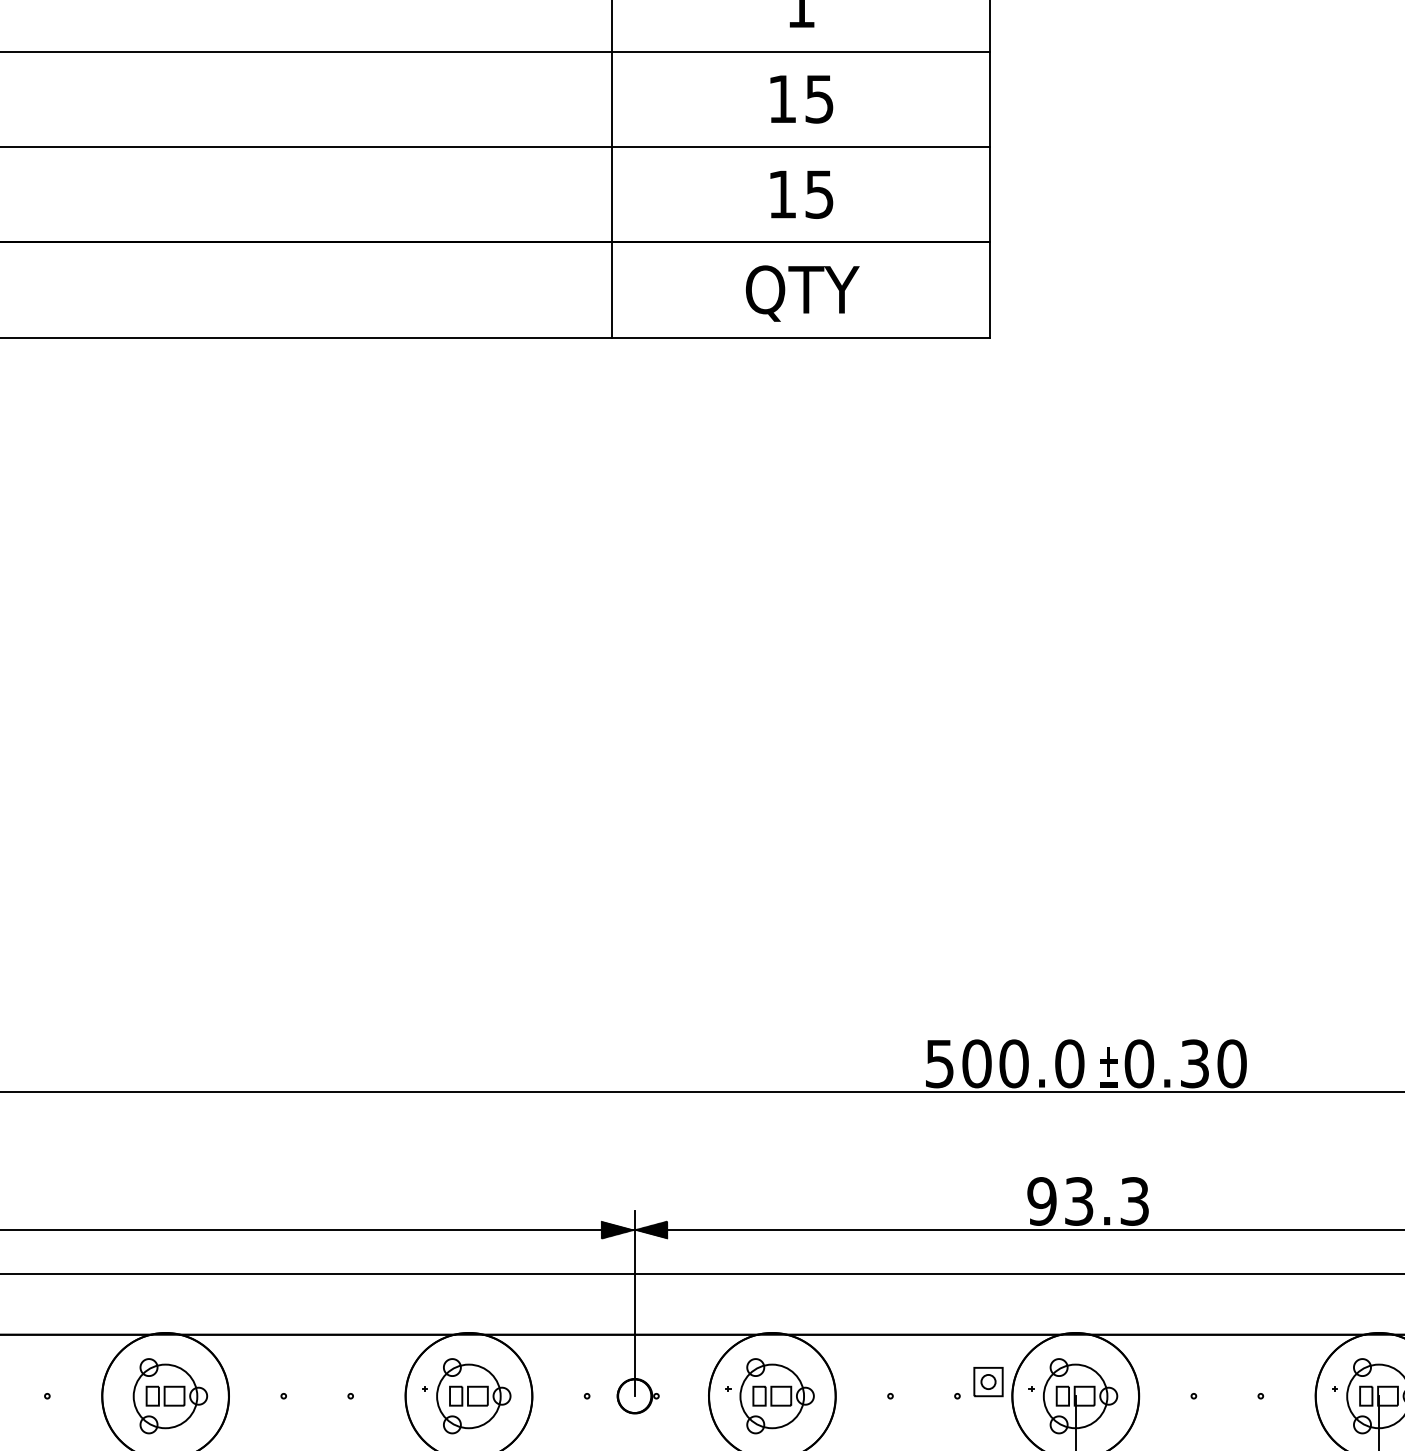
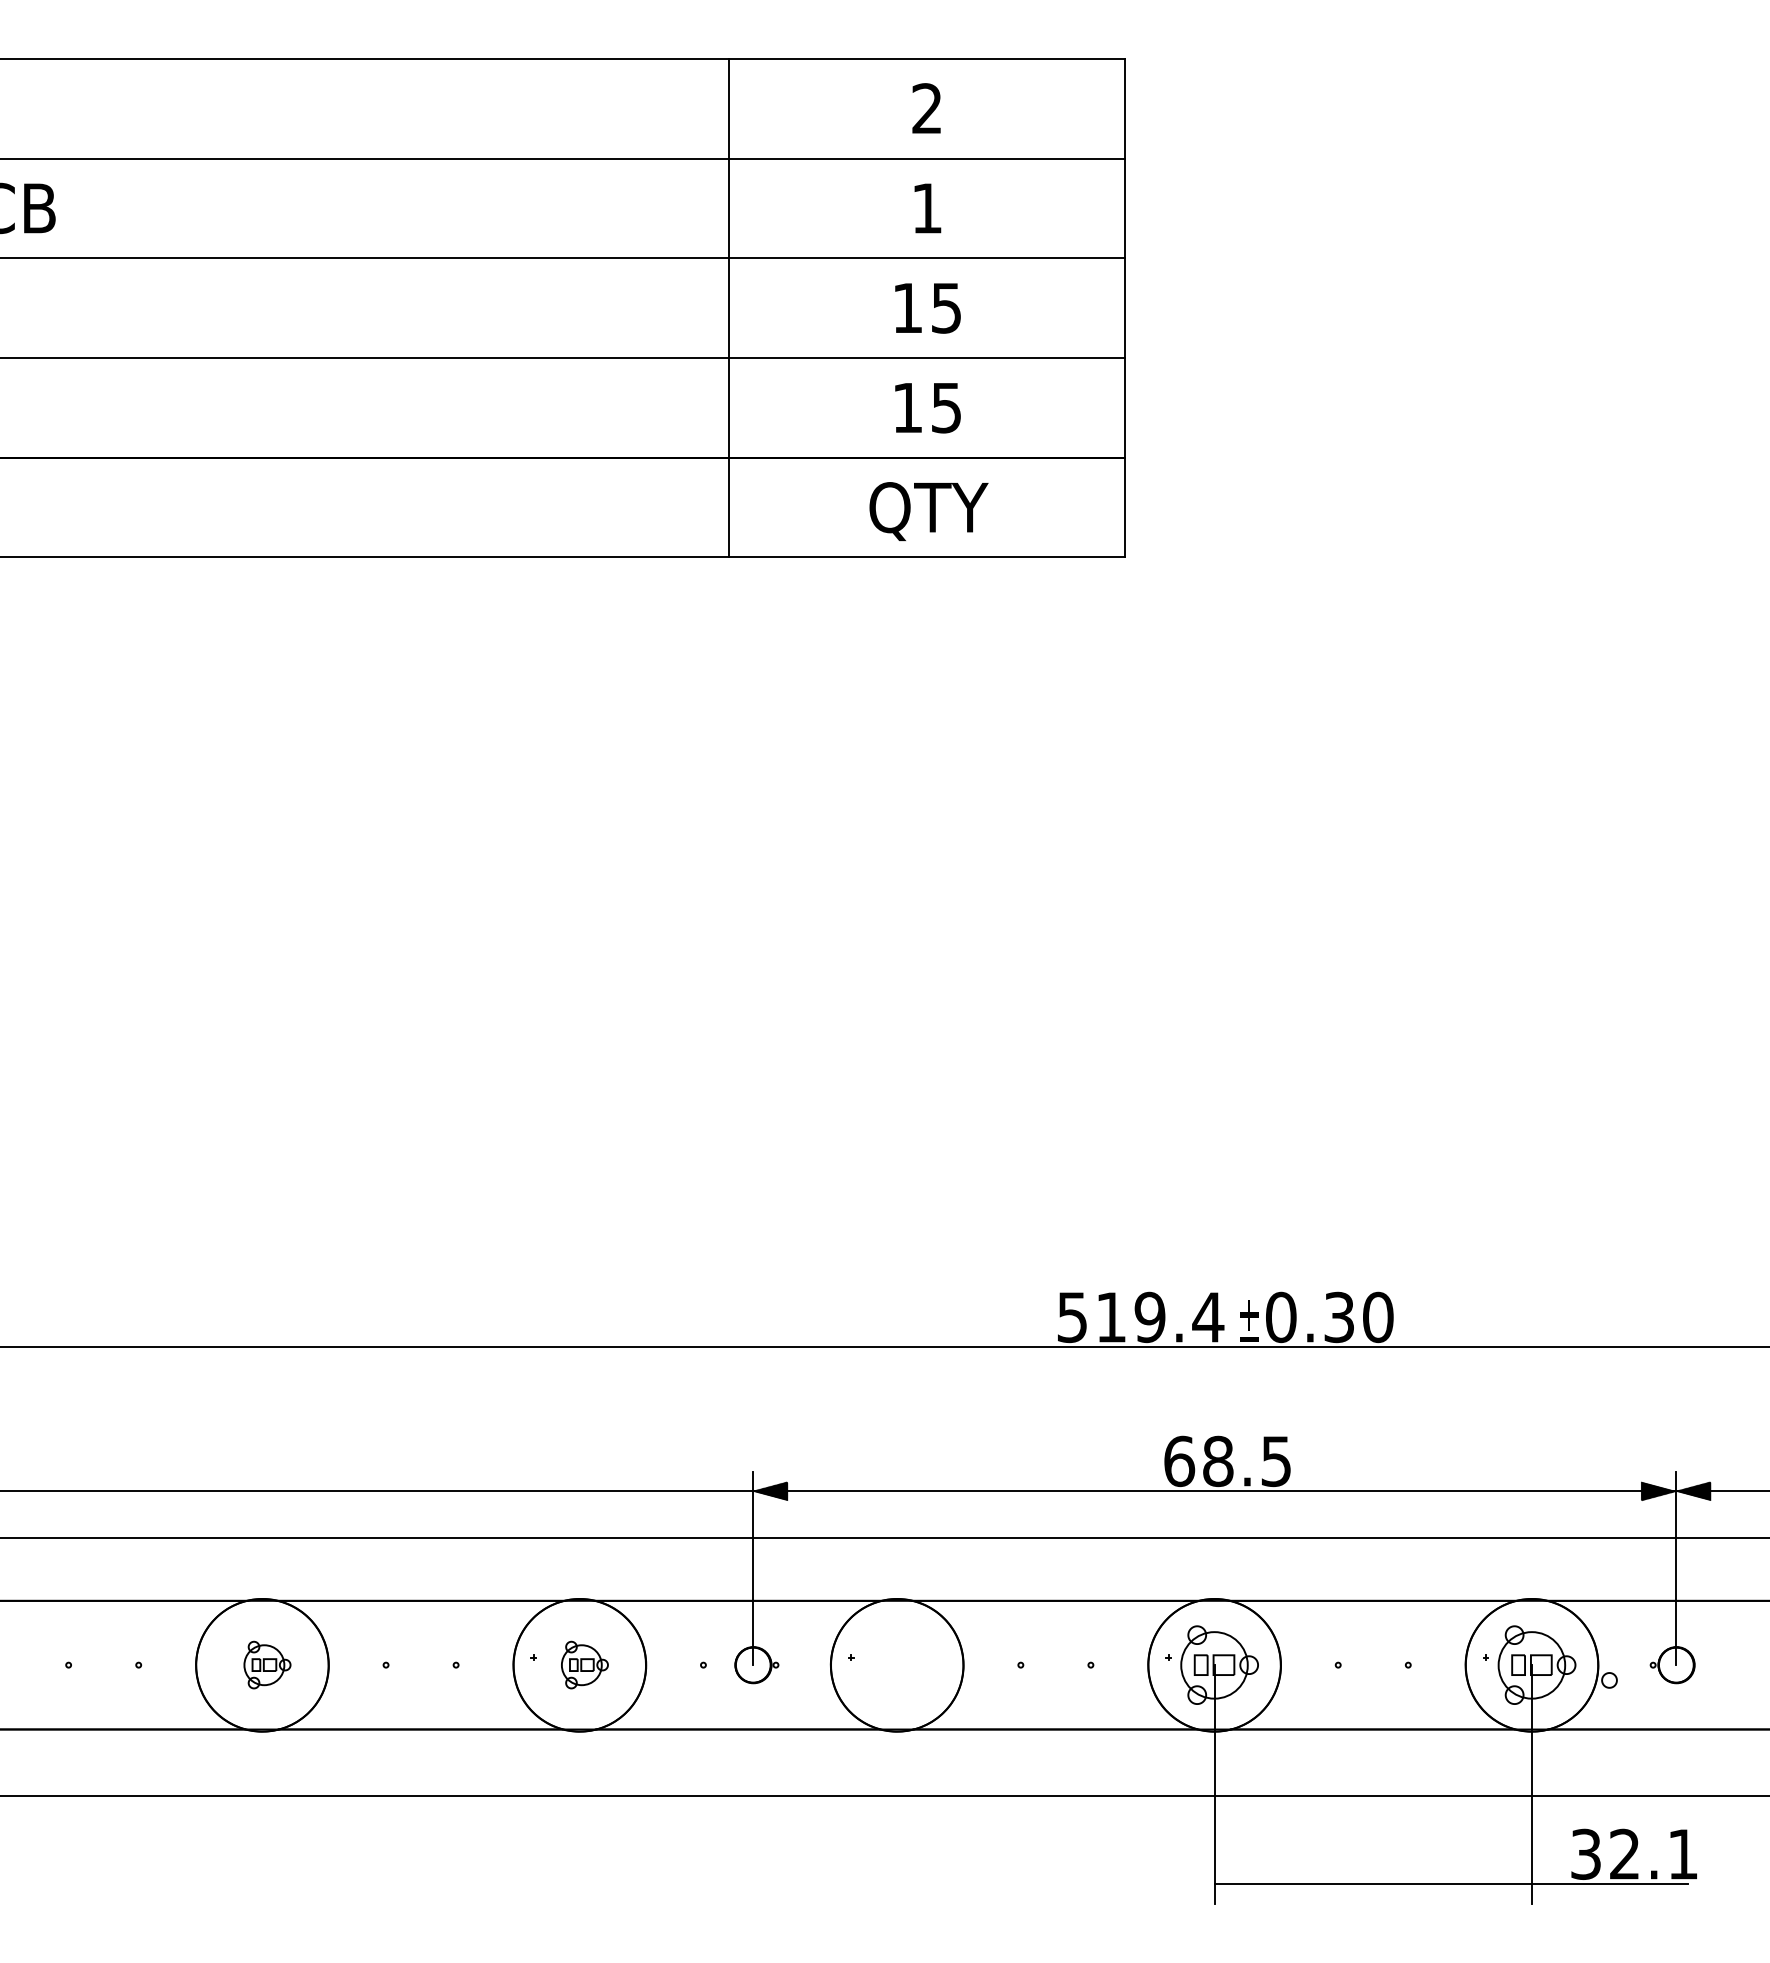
text: (1023, 1063) -> (1160, 1317), 500.0 -> 519.4
text: (1088, 1201) -> (1227, 1461), 93.3 -> 68.5
hatch: (617, 1230) -> (735, 1491), removed
part: (988, 1382) -> (1123, 1650), removed
part: (170, 1395) -> (267, 1664), size x0.6
part: (473, 1395) -> (584, 1664), size x0.6
part: (777, 1395) -> (902, 1664), removed

